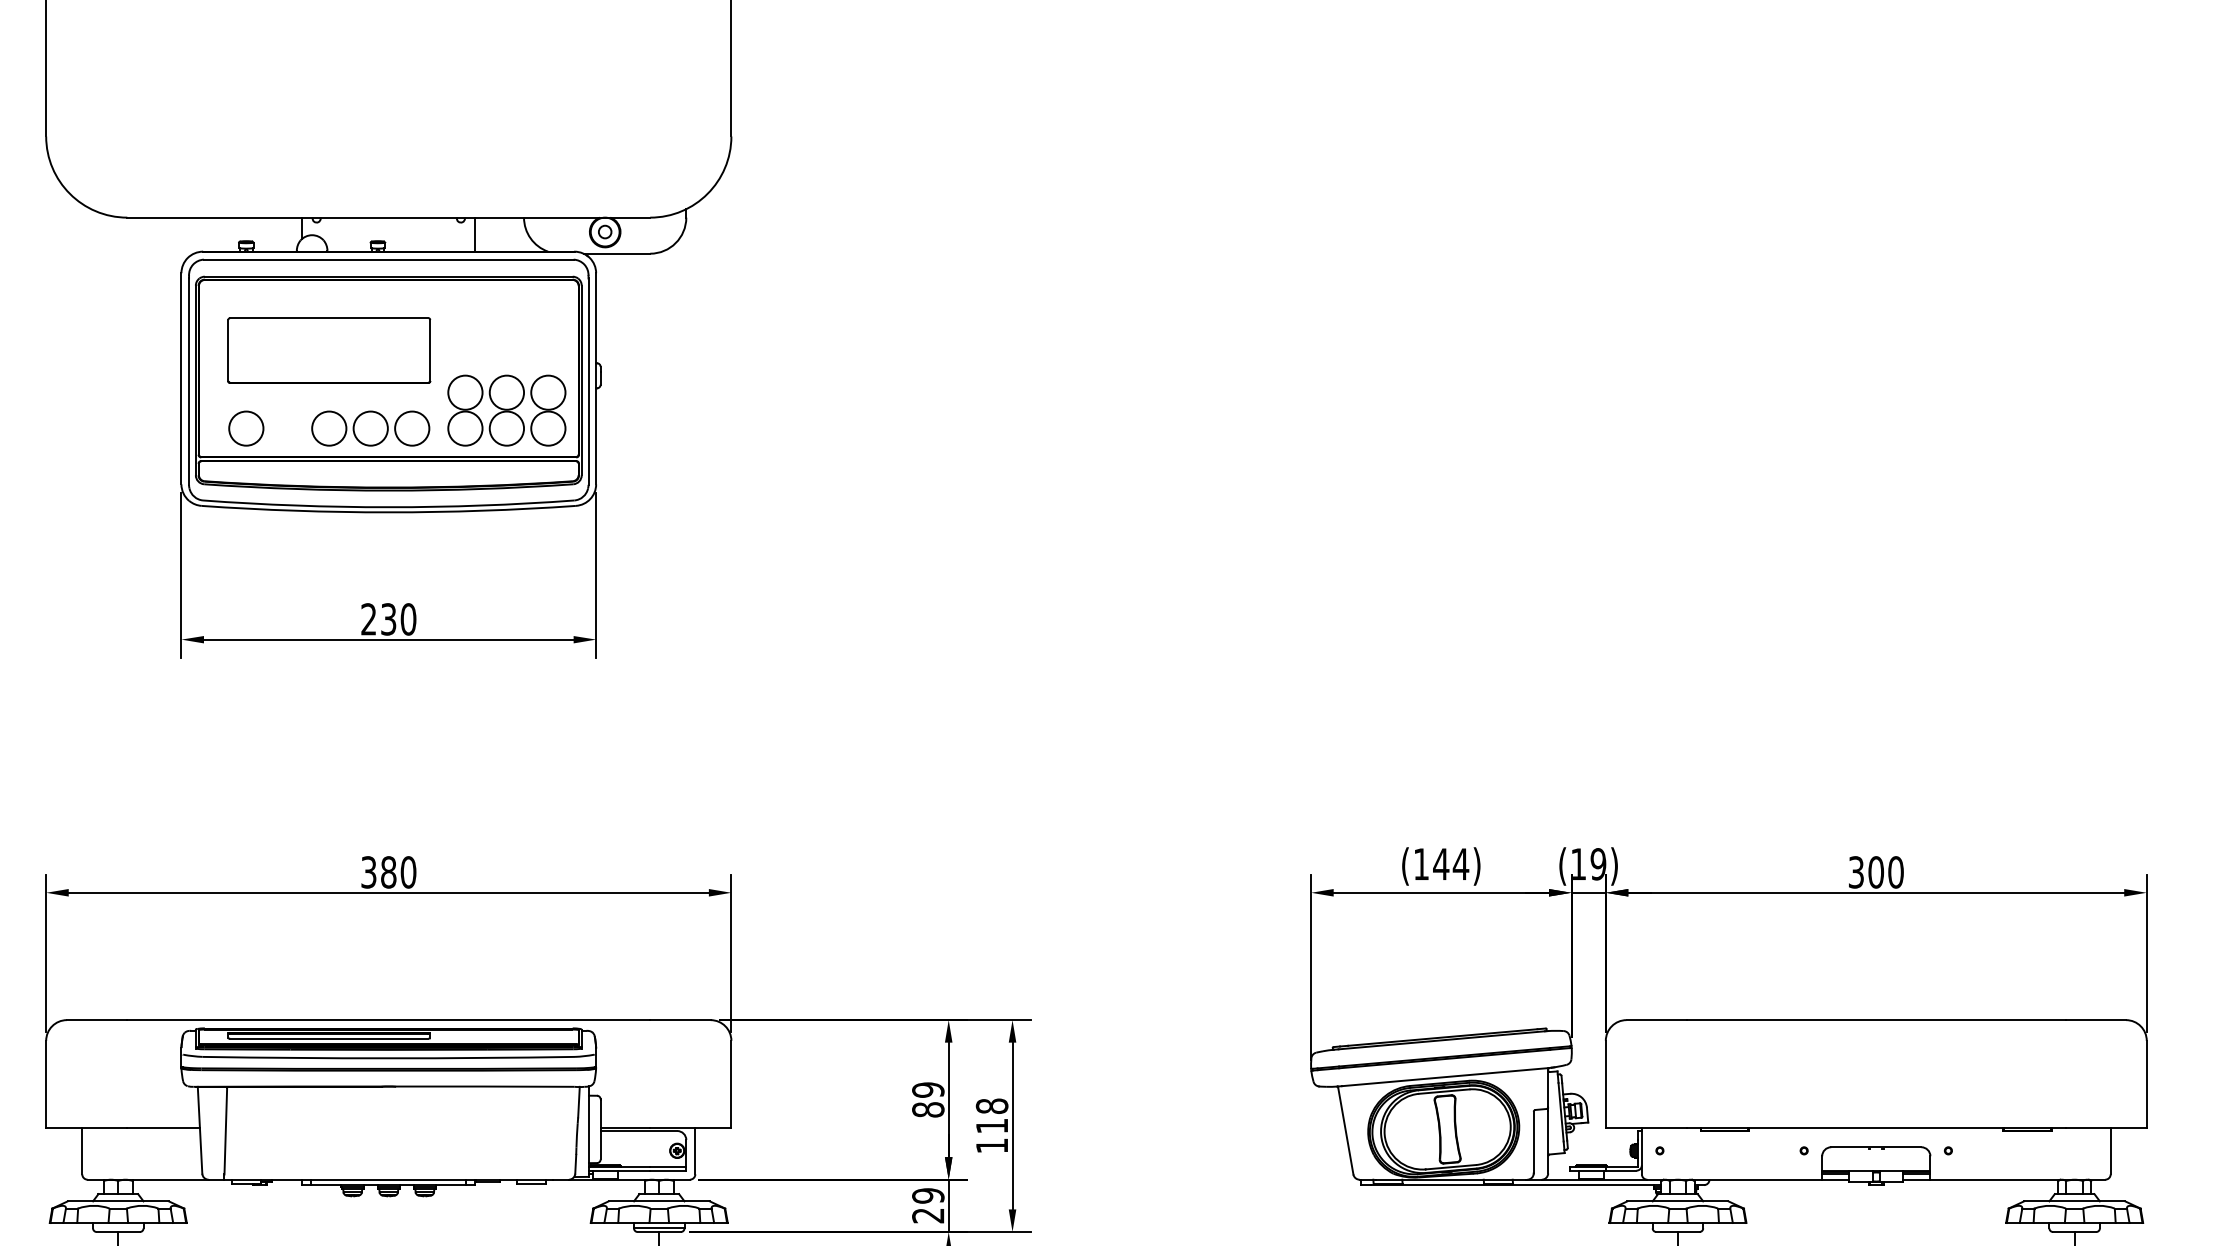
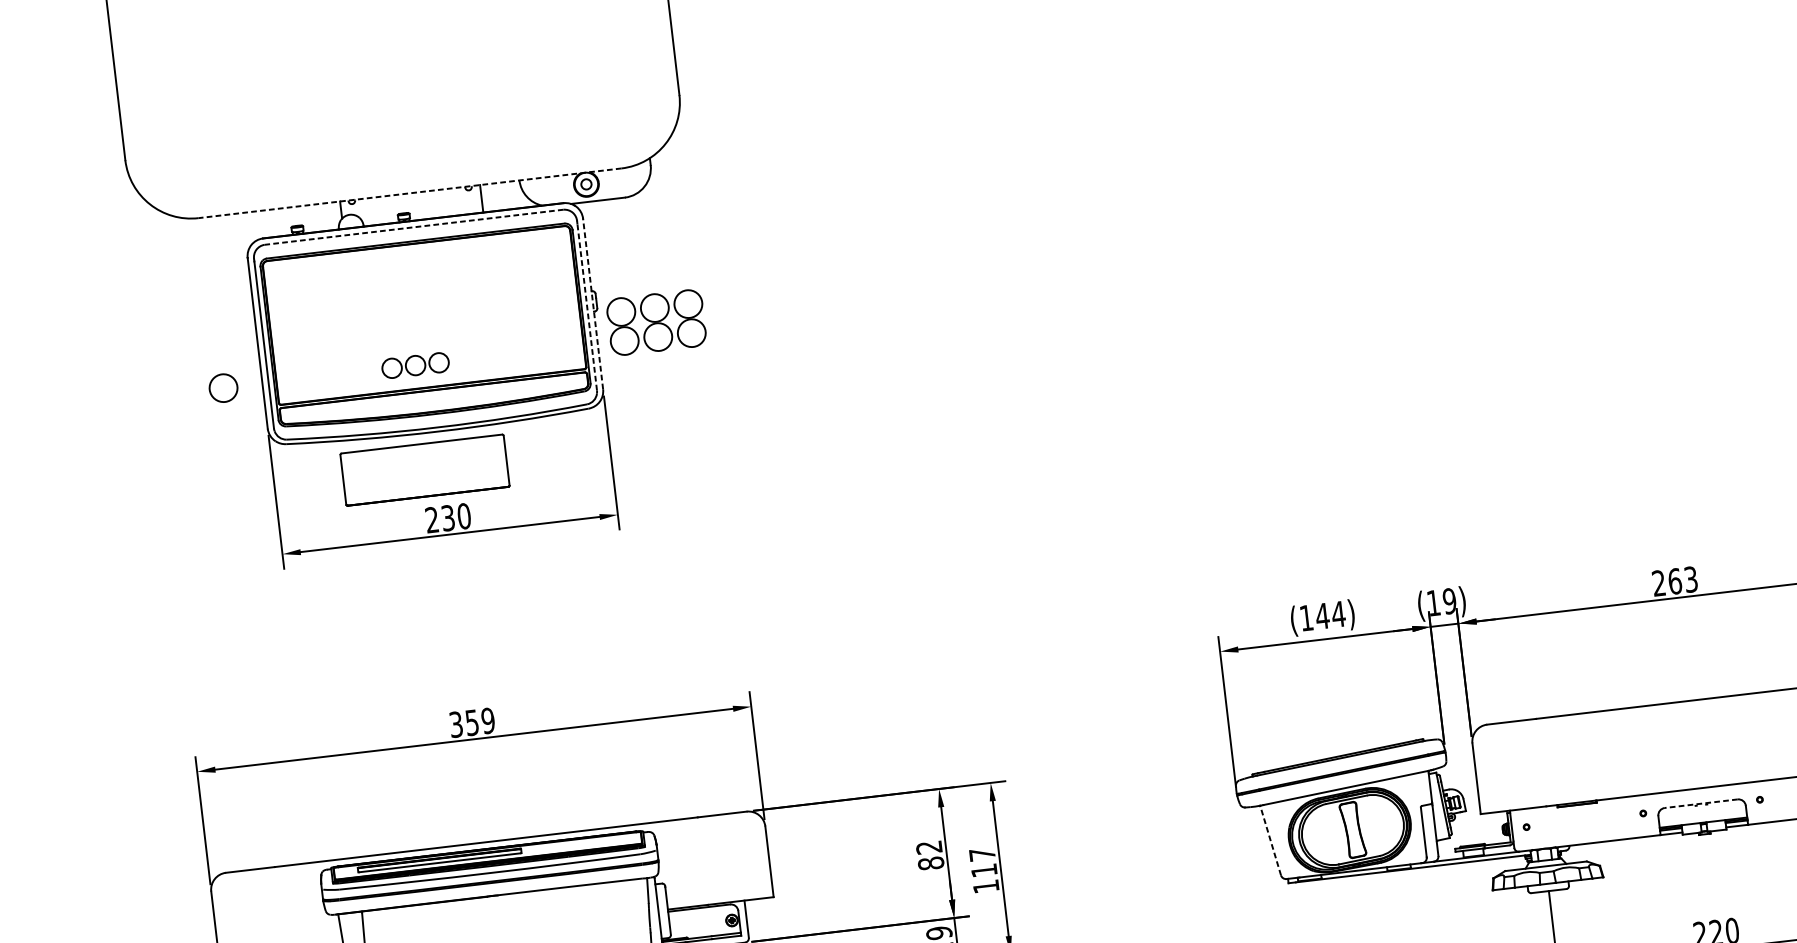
line: (388, 217) -> (409, 193), solid -> dashed
line: (388, 259) -> (413, 227), solid -> dashed
part: (329, 350) -> (425, 470), moved
line: (596, 378) -> (593, 303), solid -> dashed
line: (588, 381) -> (587, 306), solid -> dashed
part: (506, 410) -> (656, 322), moved
part: (246, 428) -> (223, 388), moved
part: (370, 428) -> (415, 365), size x0.7
text: (398, 872) -> (480, 721), 380 -> 359
text: (1875, 872) -> (1674, 581), 300 -> 263
text: (928, 1089) -> (929, 847), 89 -> 82
text: (991, 1105) -> (981, 854), 118 -> 117
line: (1345, 1131) -> (1270, 841), solid -> dashed
line: (1875, 1147) -> (1700, 803), solid -> dashed

